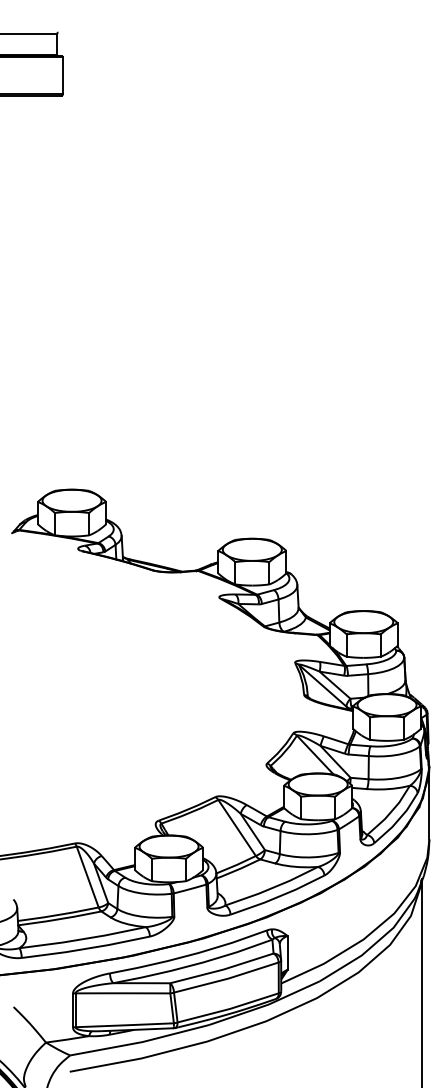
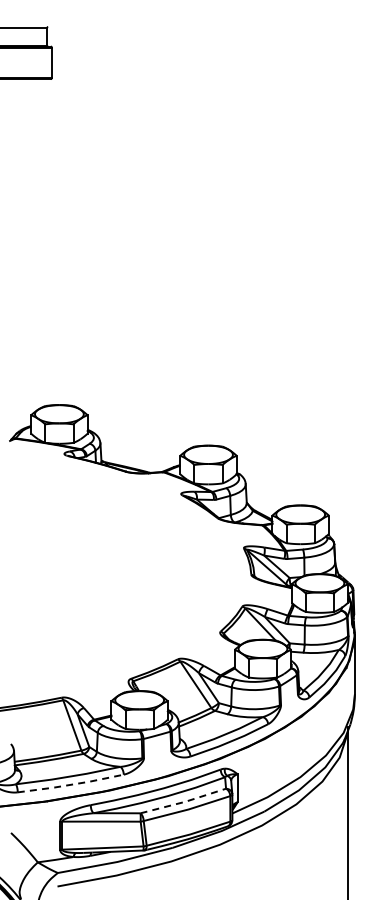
line: (86, 948) -> (71, 784), solid -> dashed
line: (224, 968) -> (185, 801), solid -> dashed

